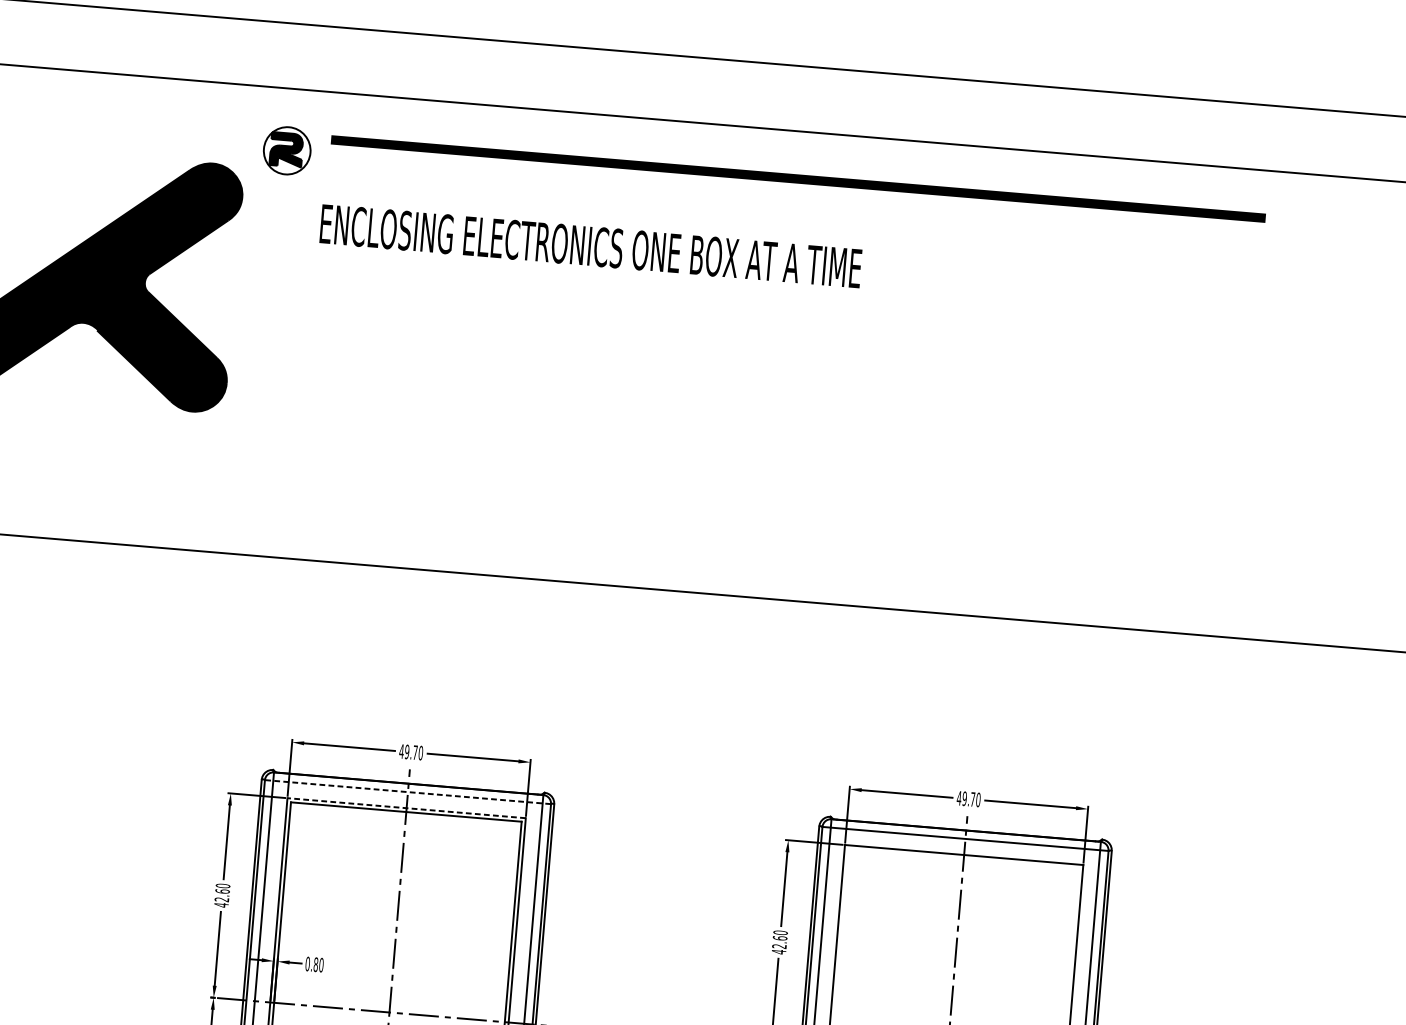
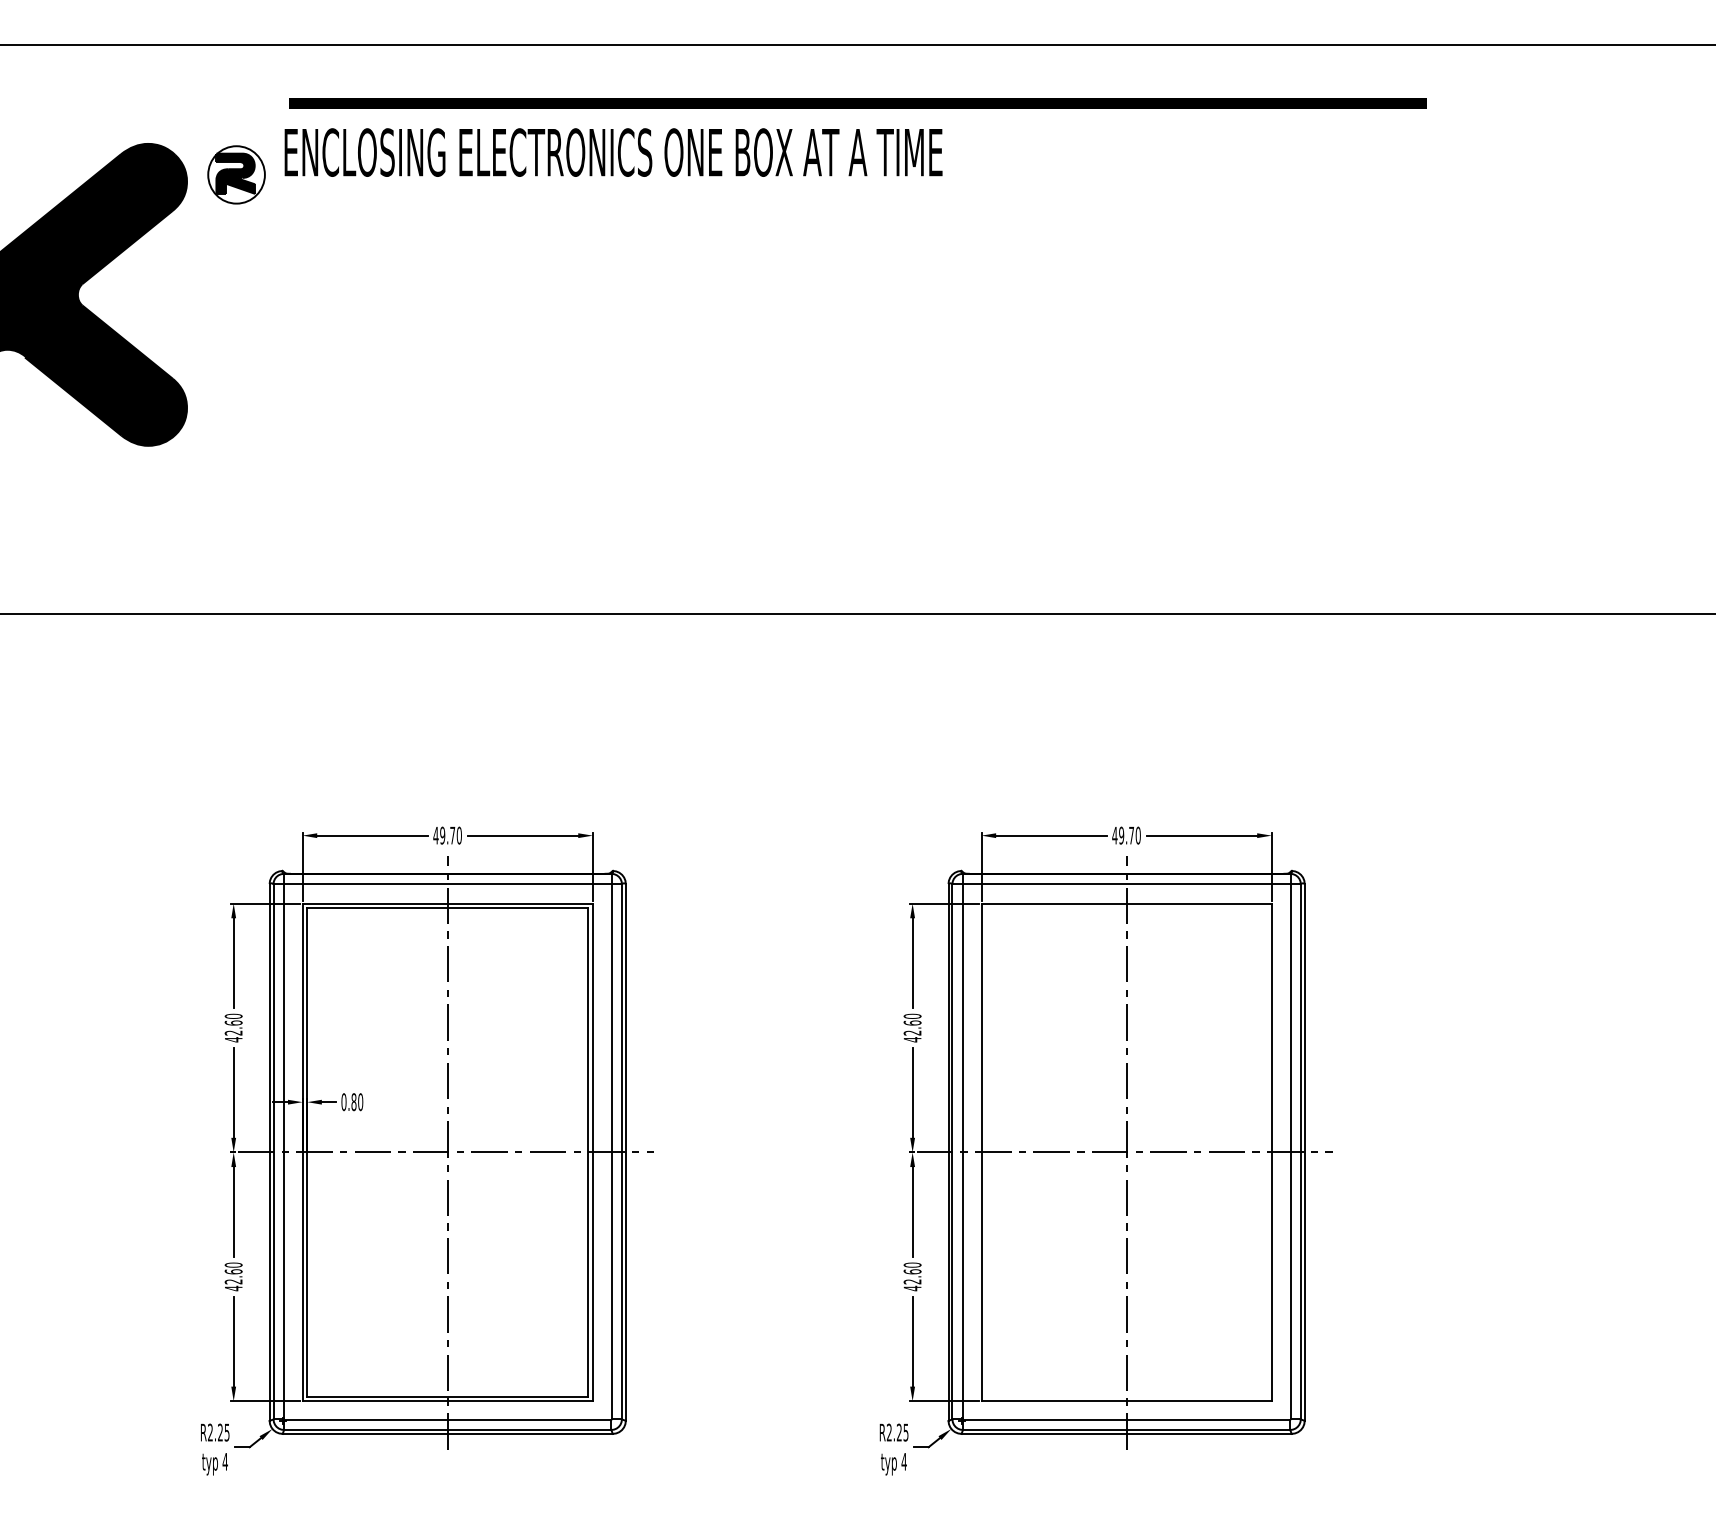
part: (287, 150) -> (236, 174), moved
text: (590, 246) -> (613, 152), moved
line: (407, 792) -> (447, 884), dashed -> solid
line: (406, 808) -> (447, 903), dashed -> solid

